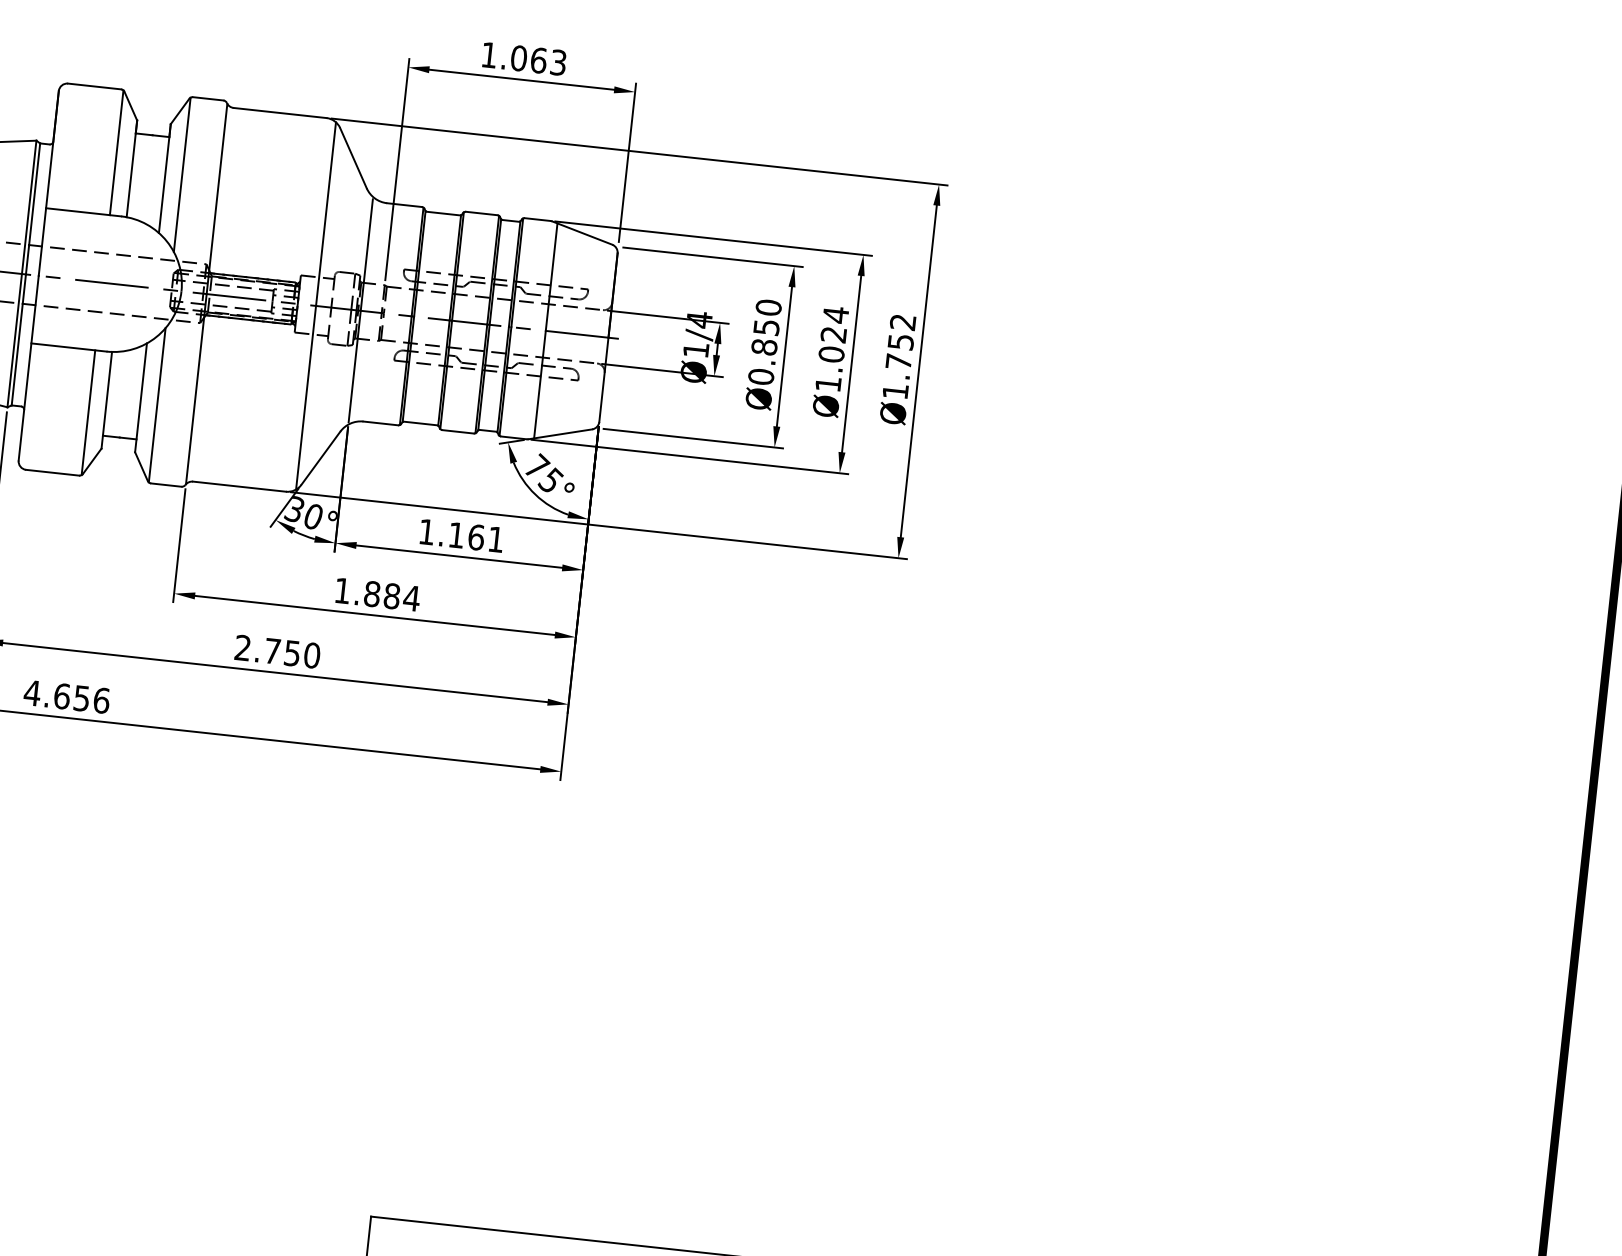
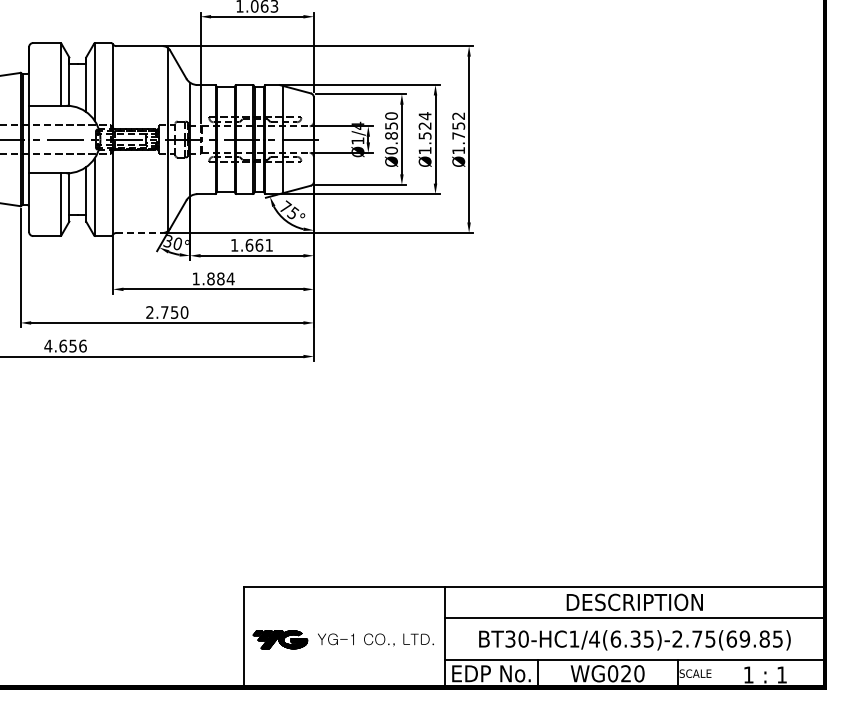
text: (830, 353) -> (424, 135), Ø1.024 -> Ø1.524
line: (241, 485) -> (140, 232), solid -> dashed
text: (456, 533) -> (249, 244), 1.161 -> 1.661

